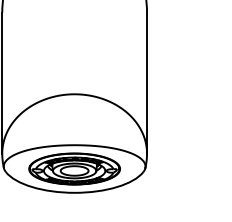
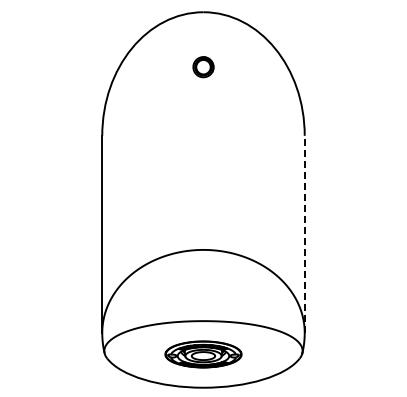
line: (146, 83) -> (304, 234), solid -> dashed
part: (74, 169) -> (203, 354), size x0.6

